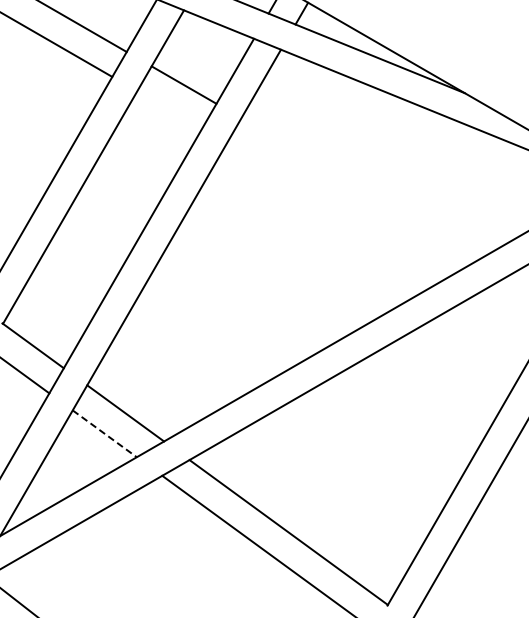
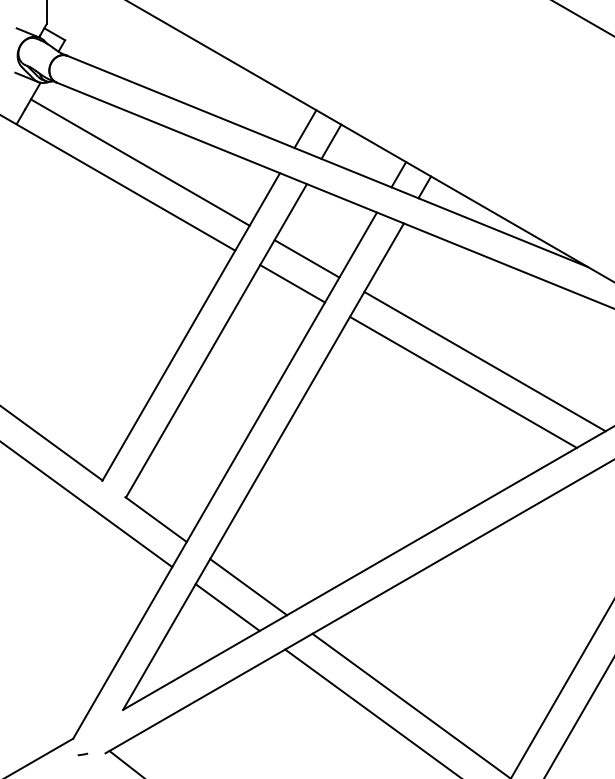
line: (169, 109) -> (292, 283), added
line: (361, 187) -> (484, 361), added
line: (340, 207) -> (463, 381), added
line: (104, 433) -> (227, 607), dashed -> solid

